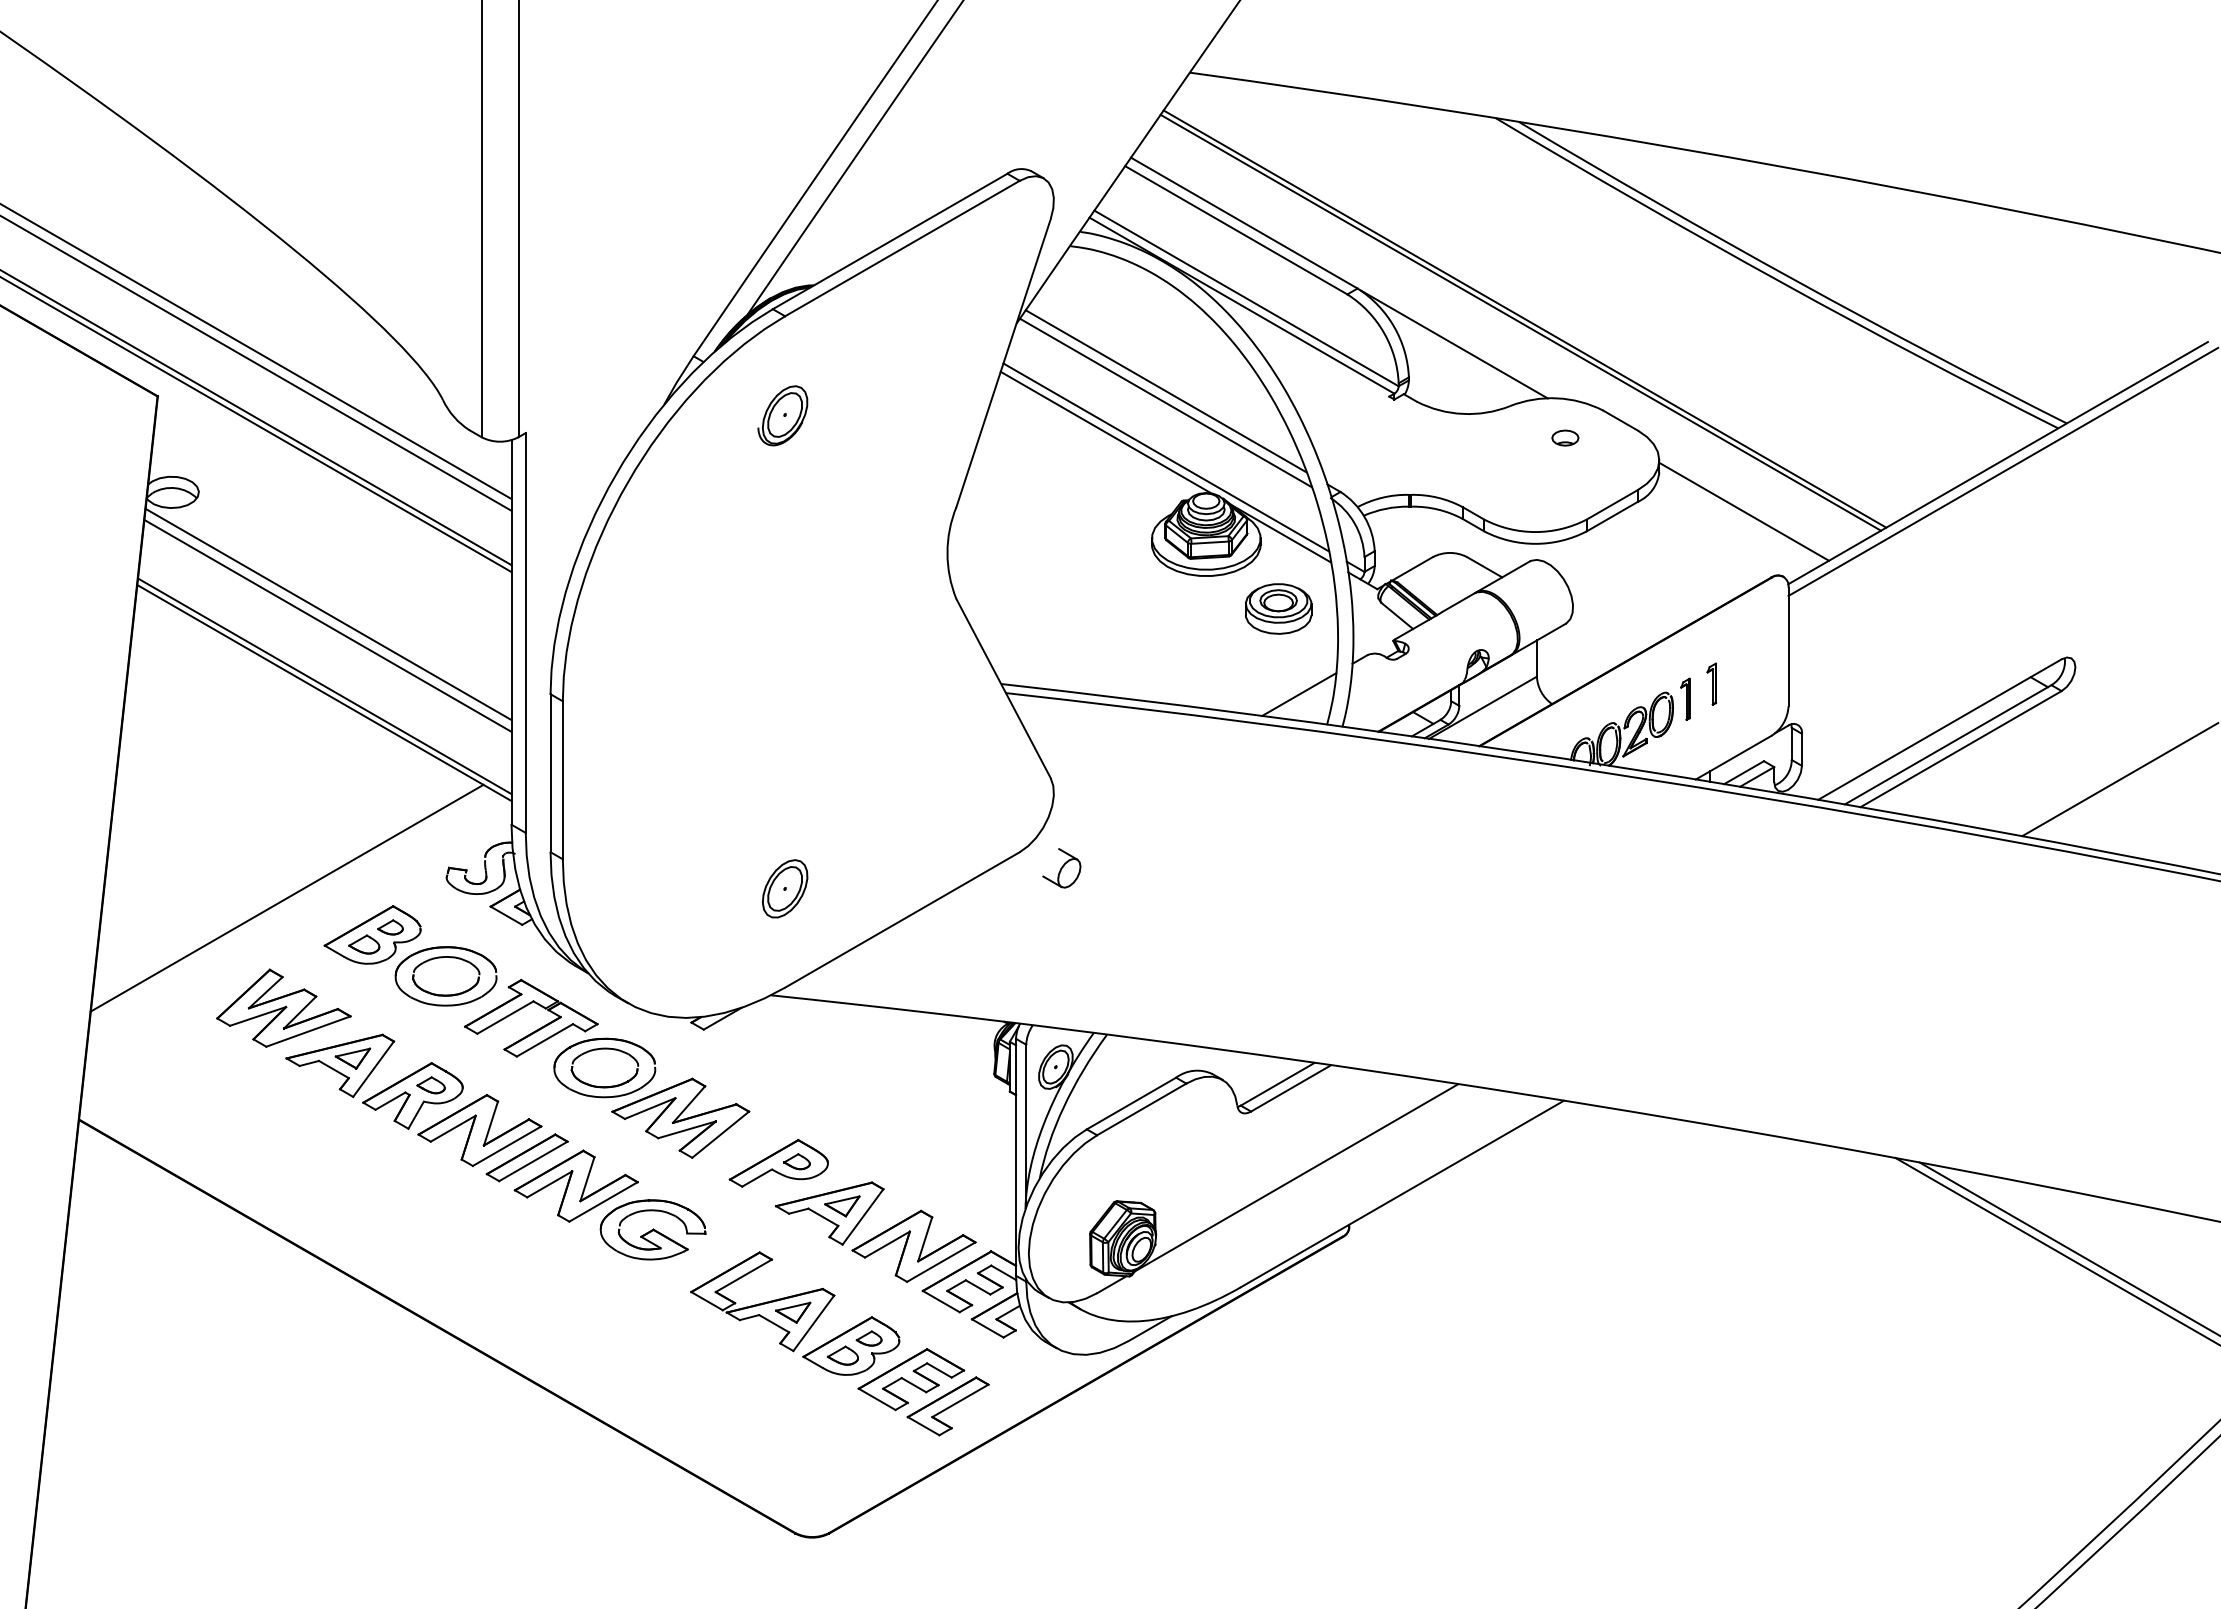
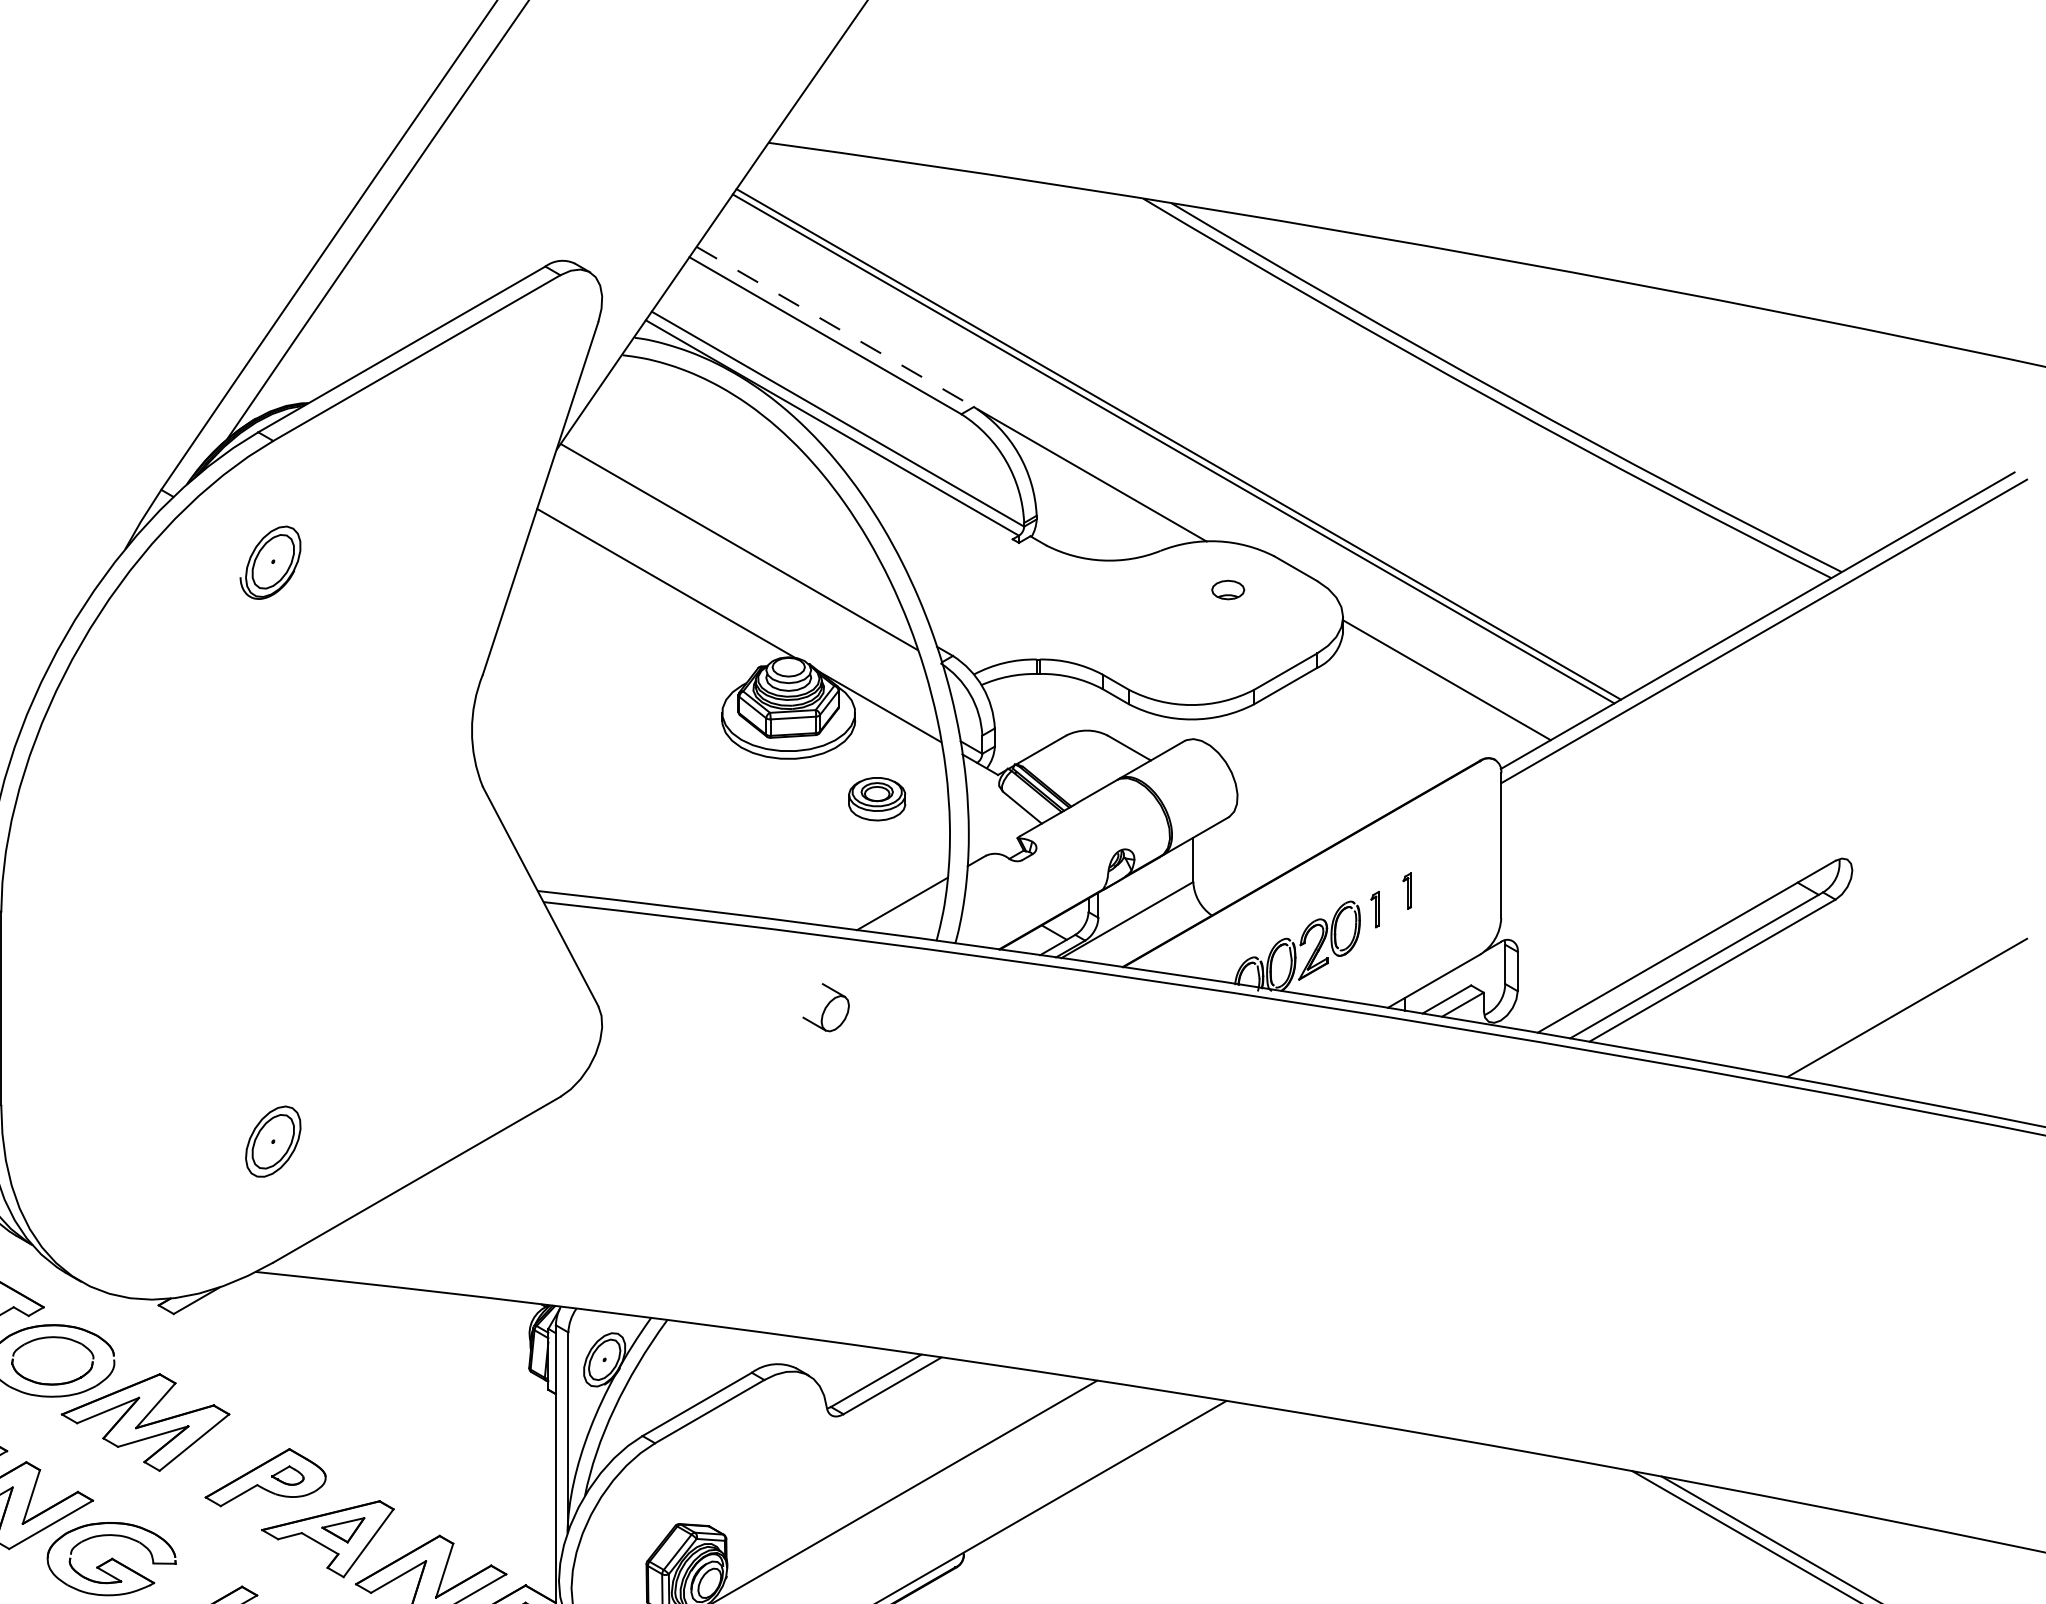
line: (1244, 223) -> (835, 327), solid -> dashed
line: (1165, 391) -> (738, 533), removed
line: (1166, 457) -> (740, 613), removed
part: (1278, 608) -> (877, 798), size x0.7
part: (1711, 683) -> (1407, 890), size x0.7
part: (1685, 698) -> (1375, 908), size x0.7
part: (1061, 868) -> (825, 1007), moved

